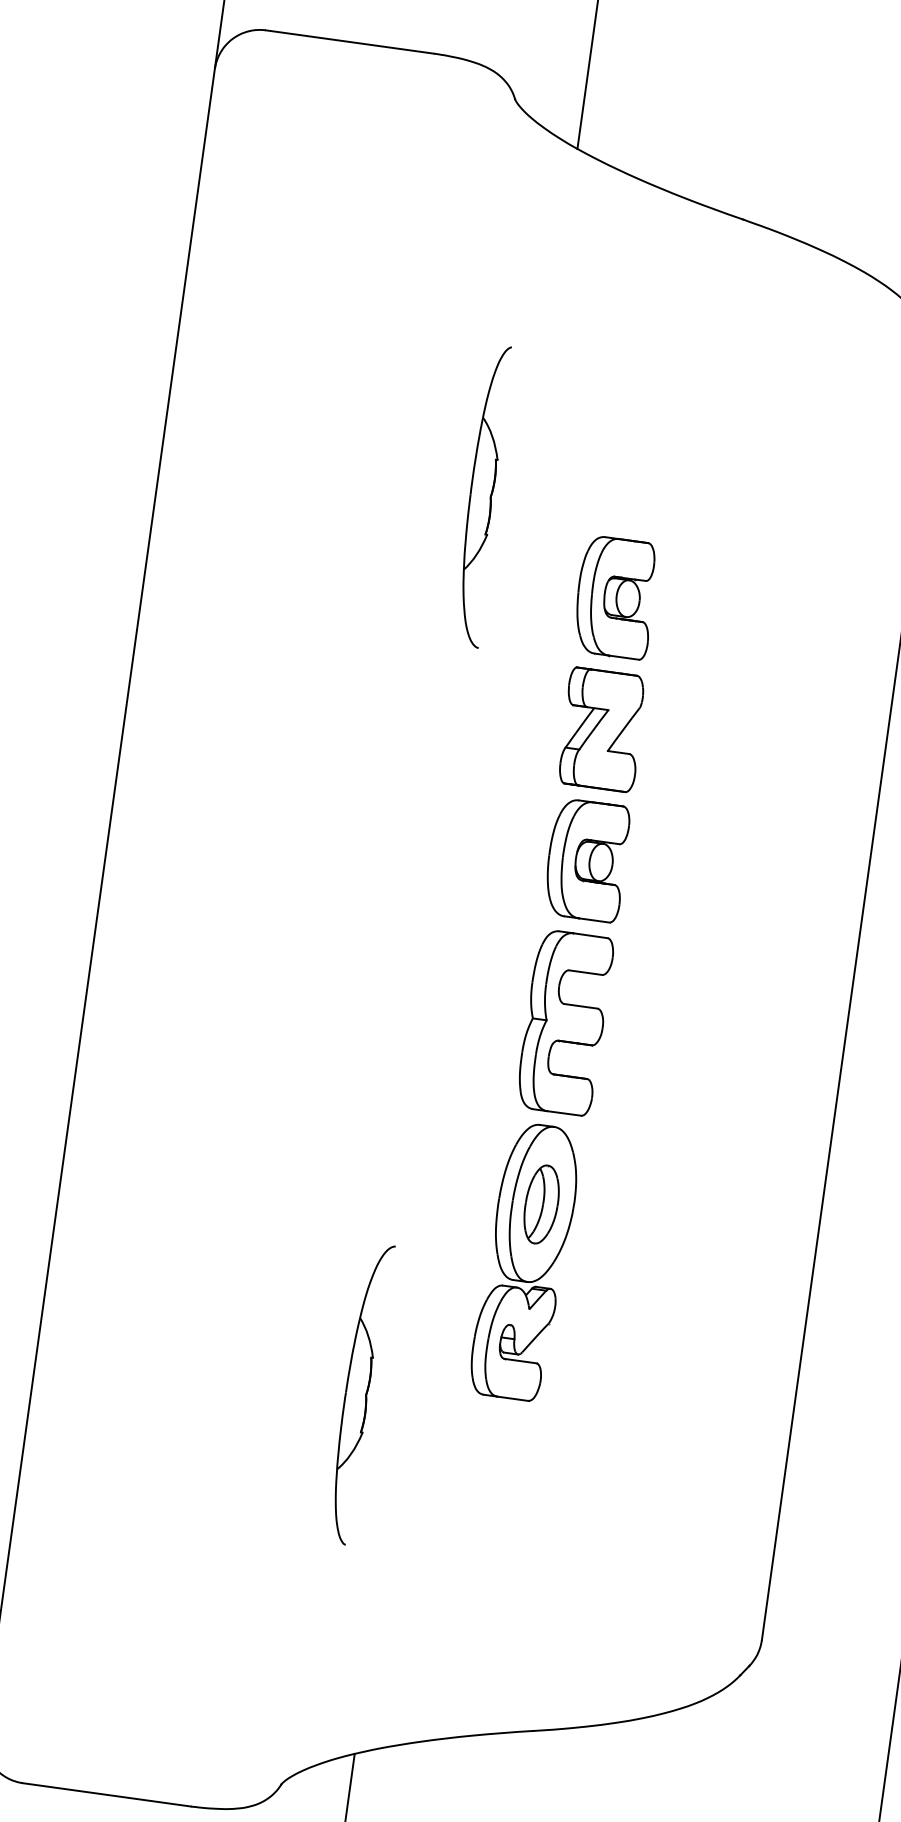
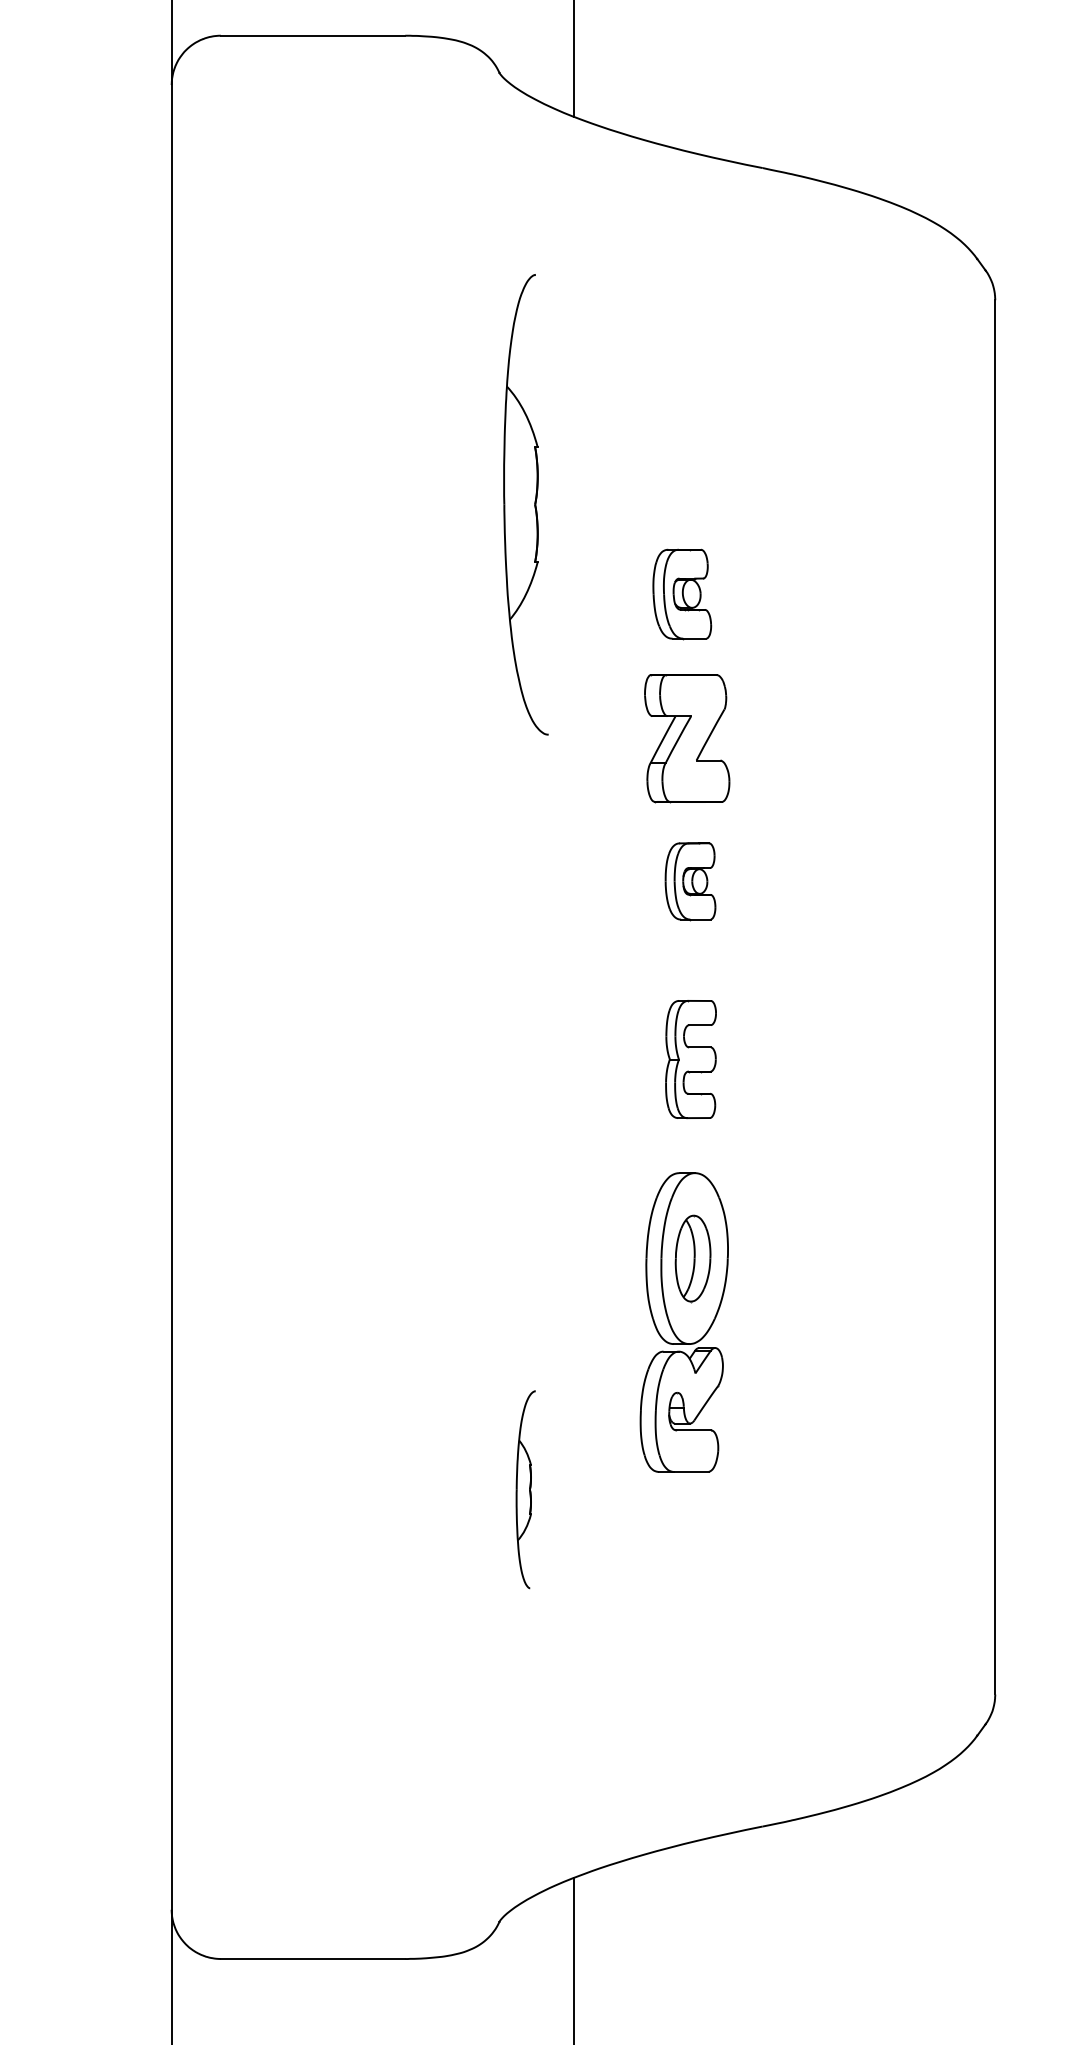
part: (484, 496) -> (525, 504), size x1.4
part: (616, 597) -> (682, 594), size x0.7
part: (587, 860) -> (690, 881), size x0.6
part: (564, 1022) -> (690, 1059), size x0.6
part: (359, 1393) -> (525, 1489), size x0.6

